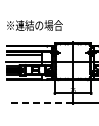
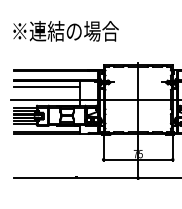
line: (40, 103) -> (76, 178), dashed -> solid

